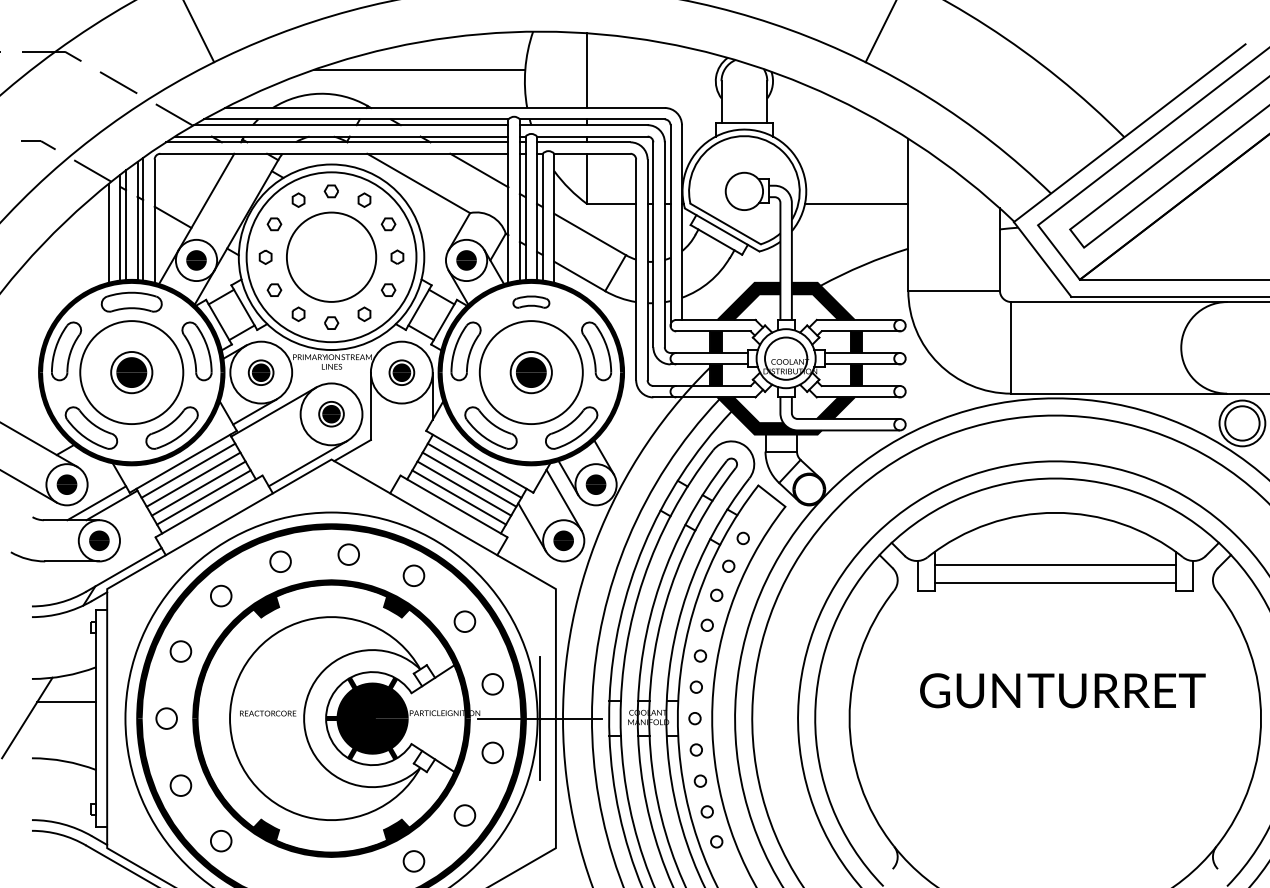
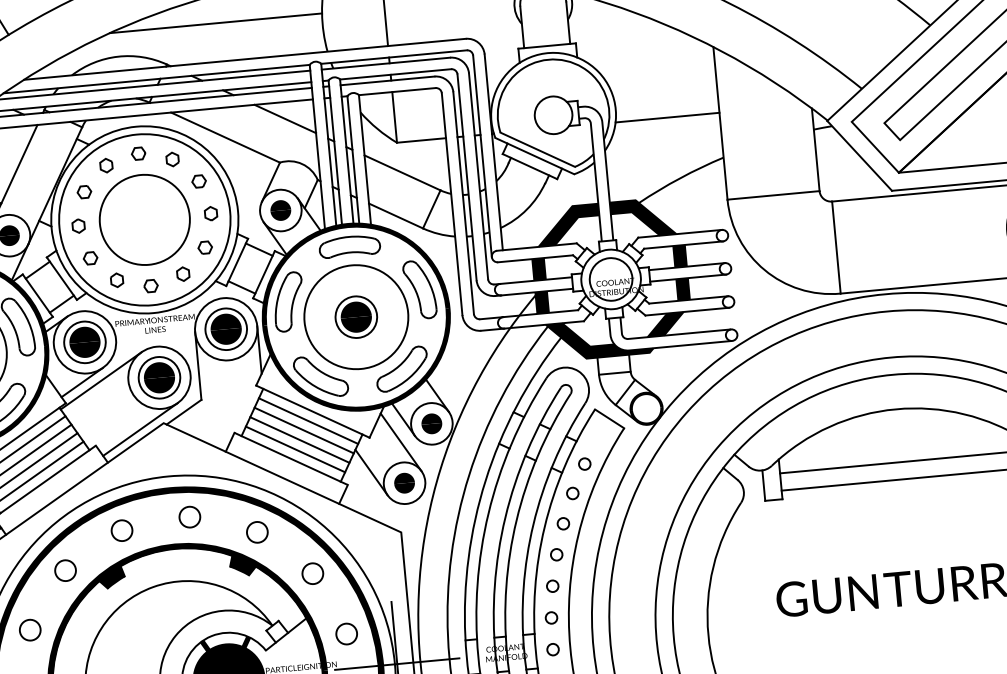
part: (531, 301) -> (349, 245), size x1.67
part: (260, 372) -> (84, 342), size x1.67
part: (401, 372) -> (225, 329), size x1.67
part: (331, 413) -> (159, 376), size x1.67

